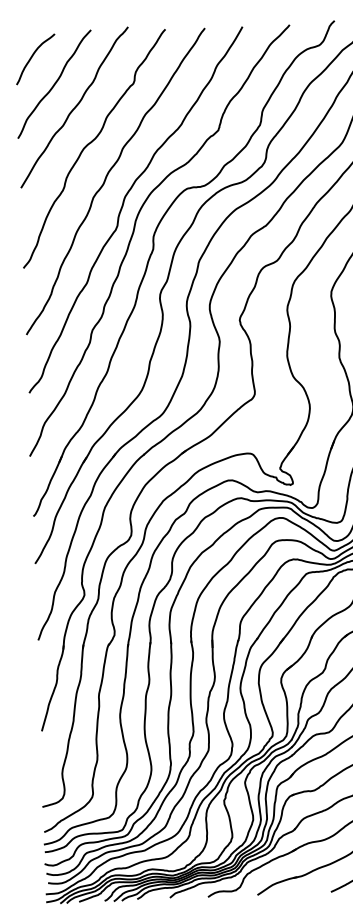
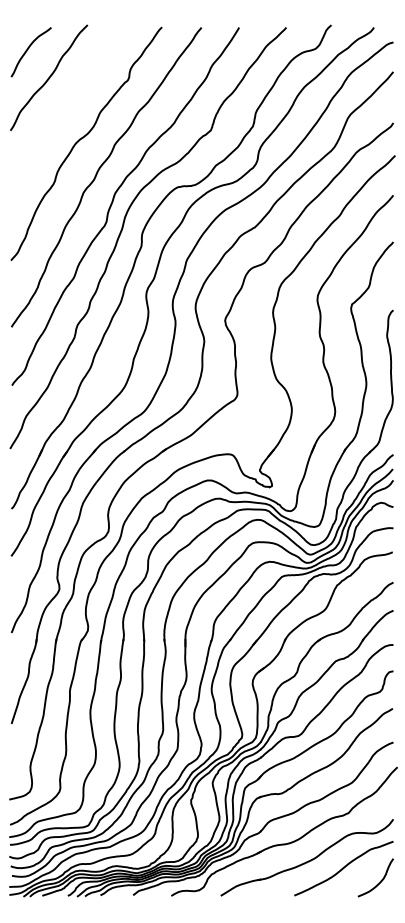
curve: (74, 107) -> (68, 101), removed

